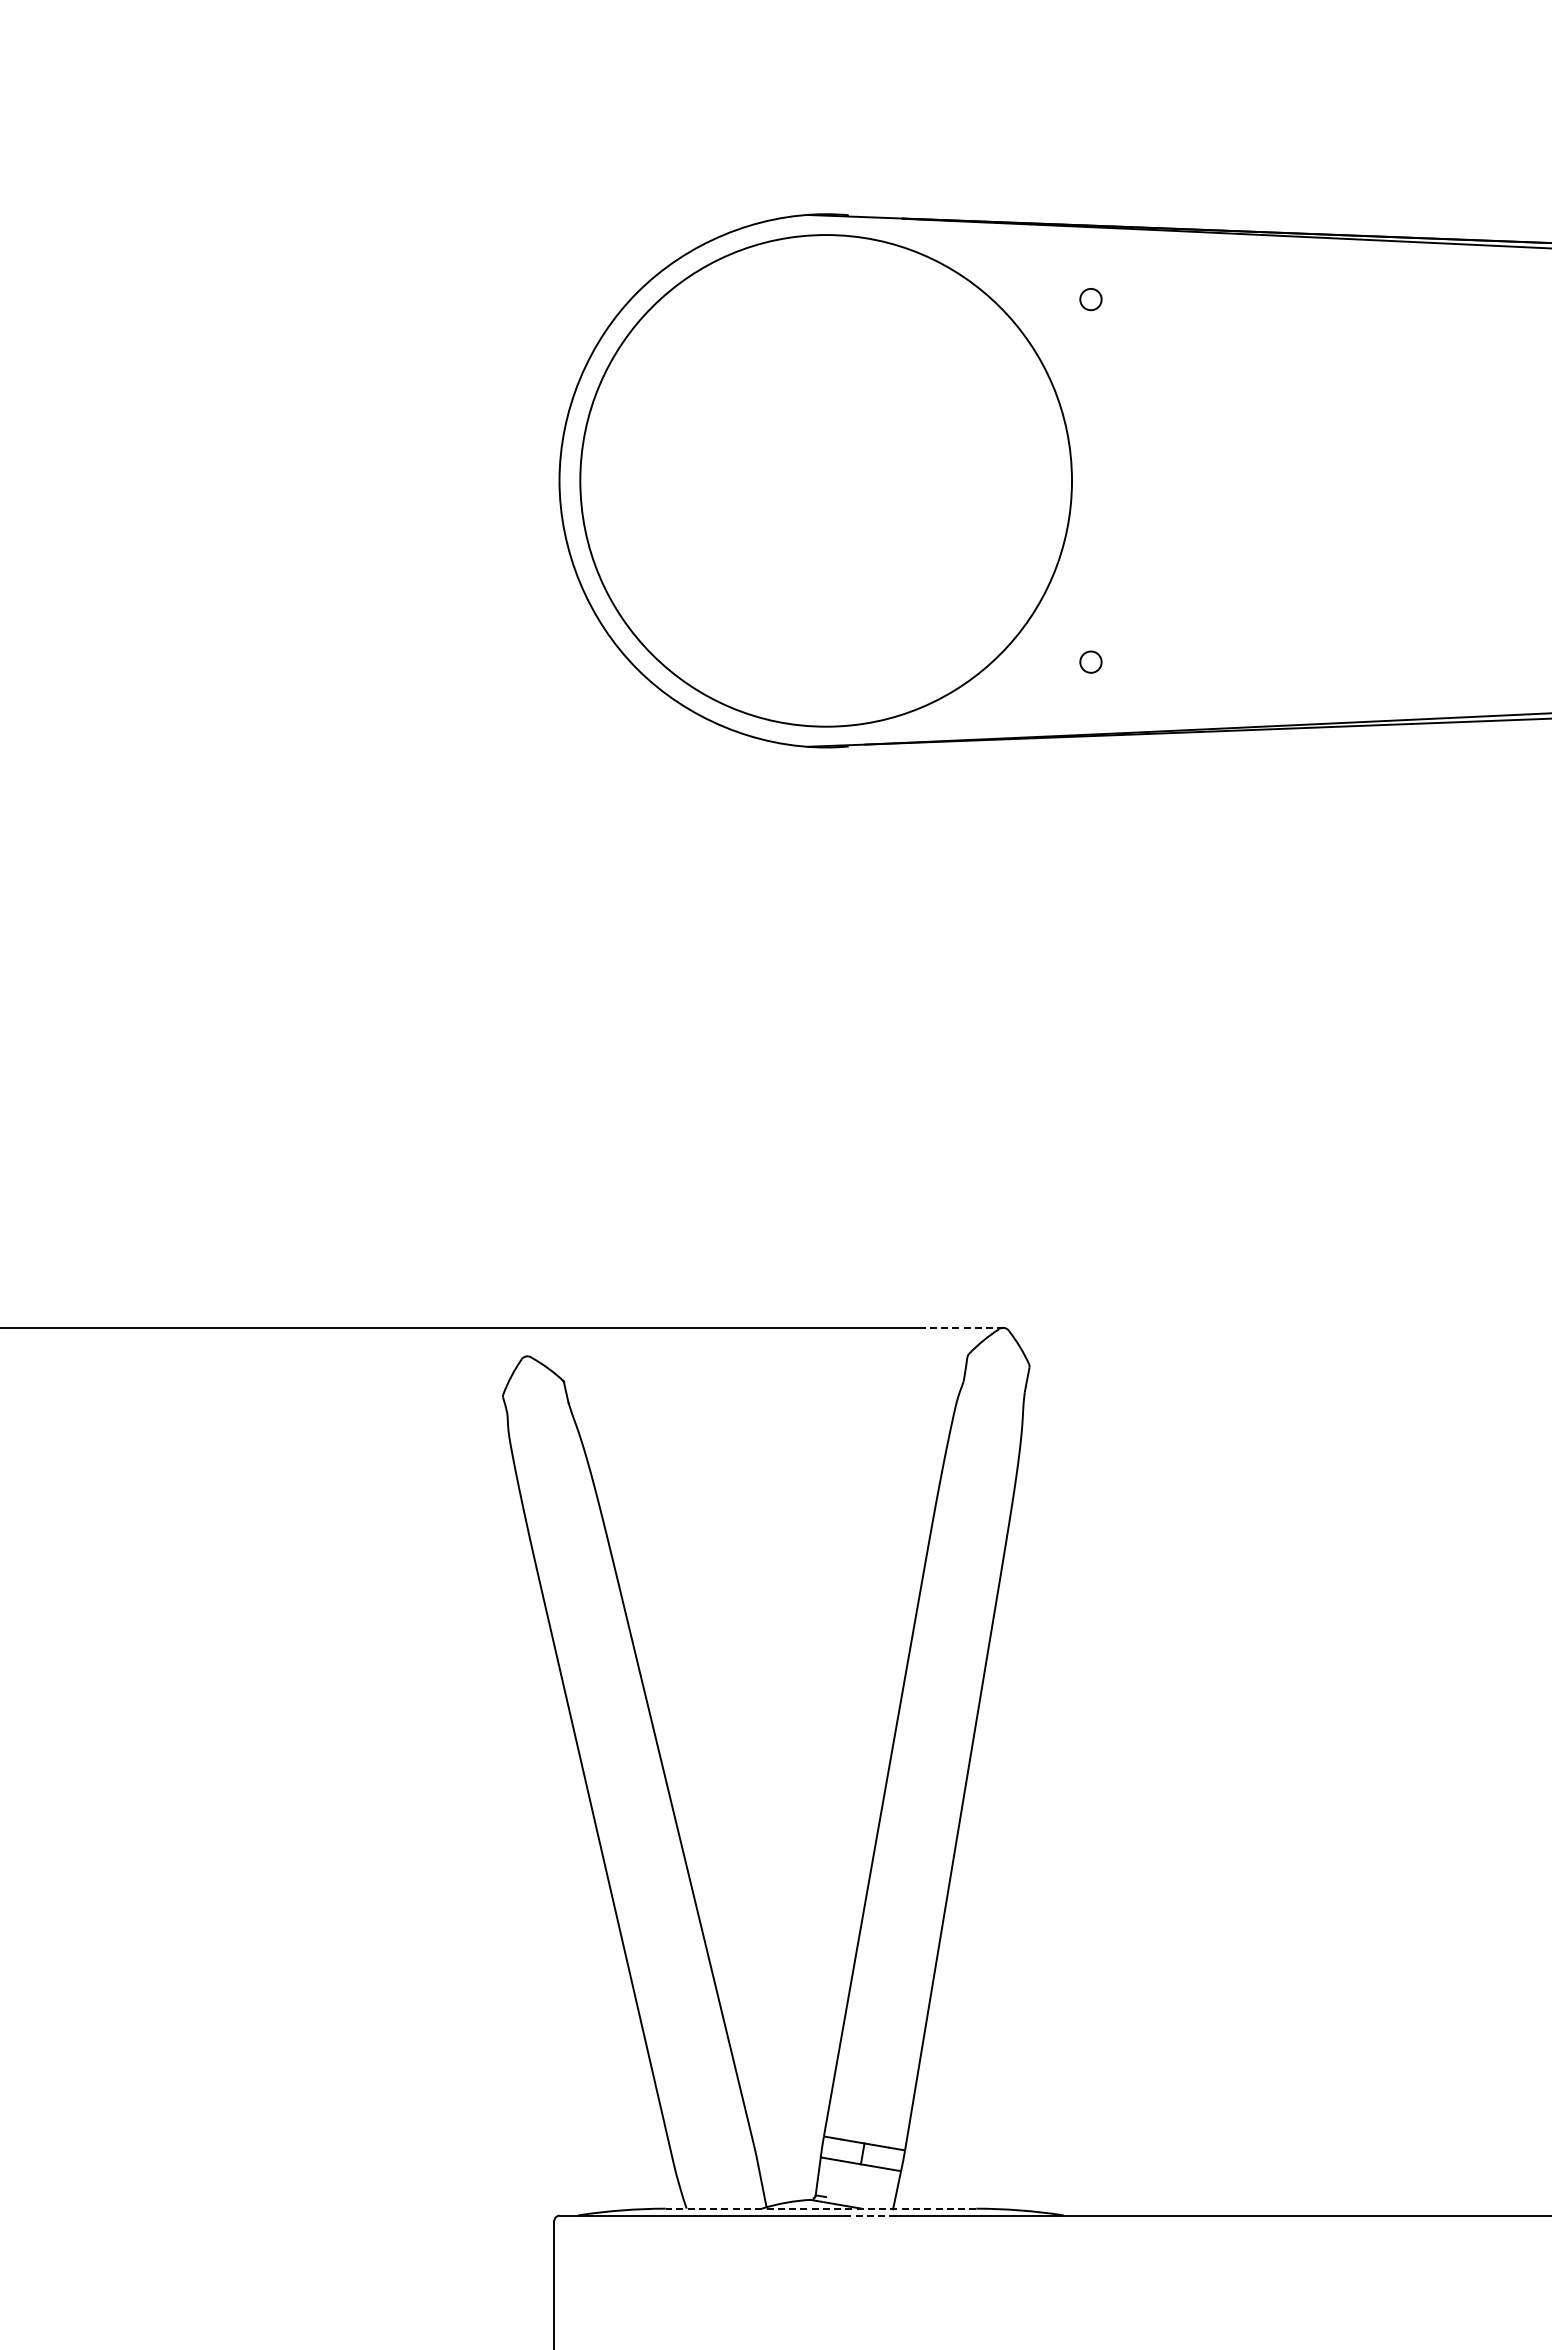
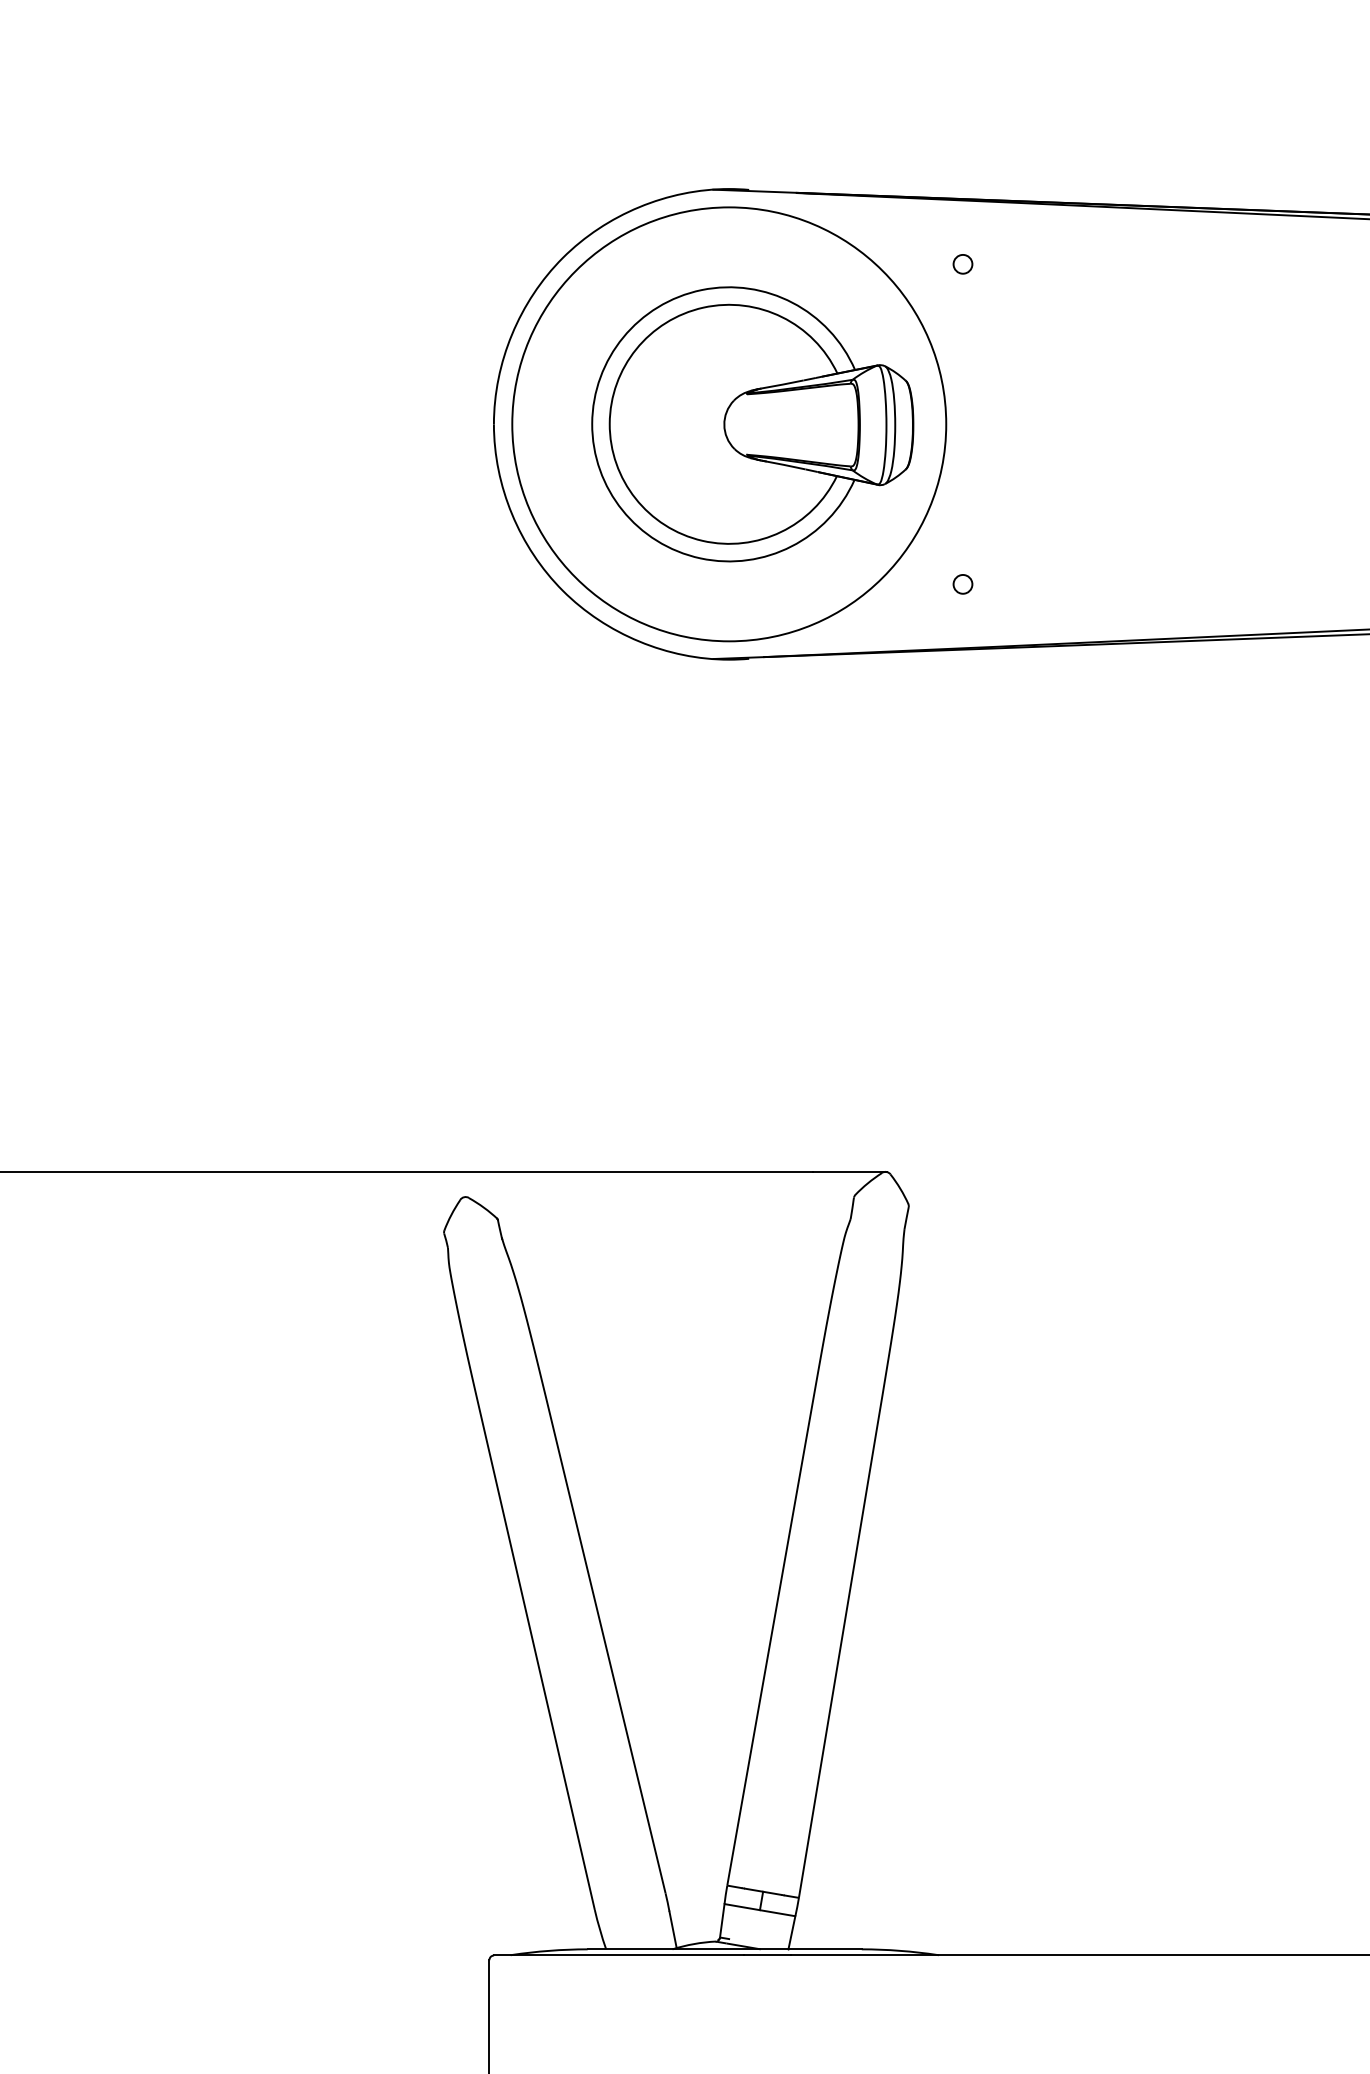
part: (852, 480) -> (752, 424), added
line: (962, 1327) -> (849, 1171), dashed -> solid
line: (820, 2208) -> (724, 1949), dashed -> solid
line: (869, 2215) -> (767, 1955), dashed -> solid

